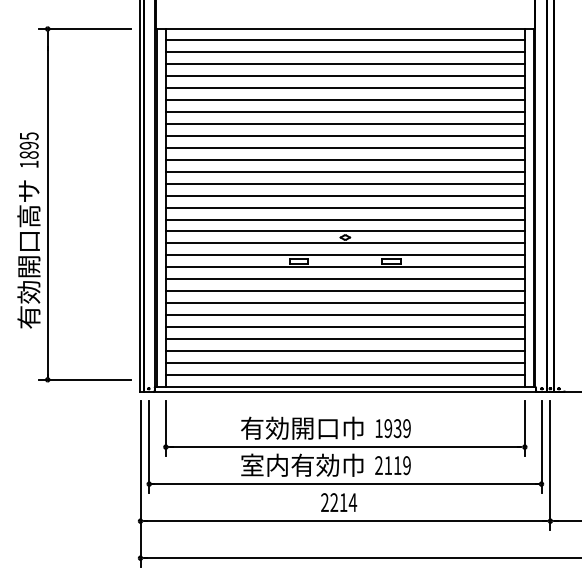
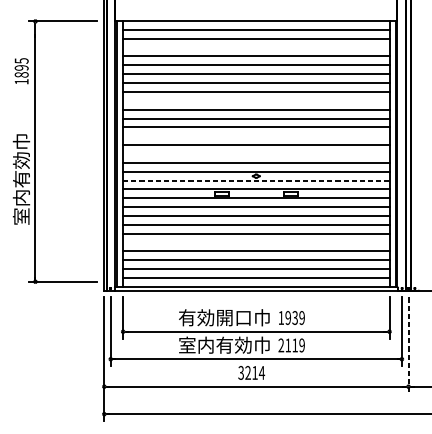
line: (344, 64) -> (255, 47), removed
line: (344, 135) -> (255, 100), removed
text: (28, 149) -> (21, 70), moved
line: (344, 183) -> (255, 136), removed
line: (344, 207) -> (255, 153), removed
line: (345, 243) -> (256, 180), solid -> dashed
text: (28, 254) -> (21, 188), 有効開口高サ -> 室内有効巾
line: (344, 326) -> (255, 242), removed
line: (550, 465) -> (408, 345), solid -> dashed
text: (324, 502) -> (240, 372), 2214 -> 3214

